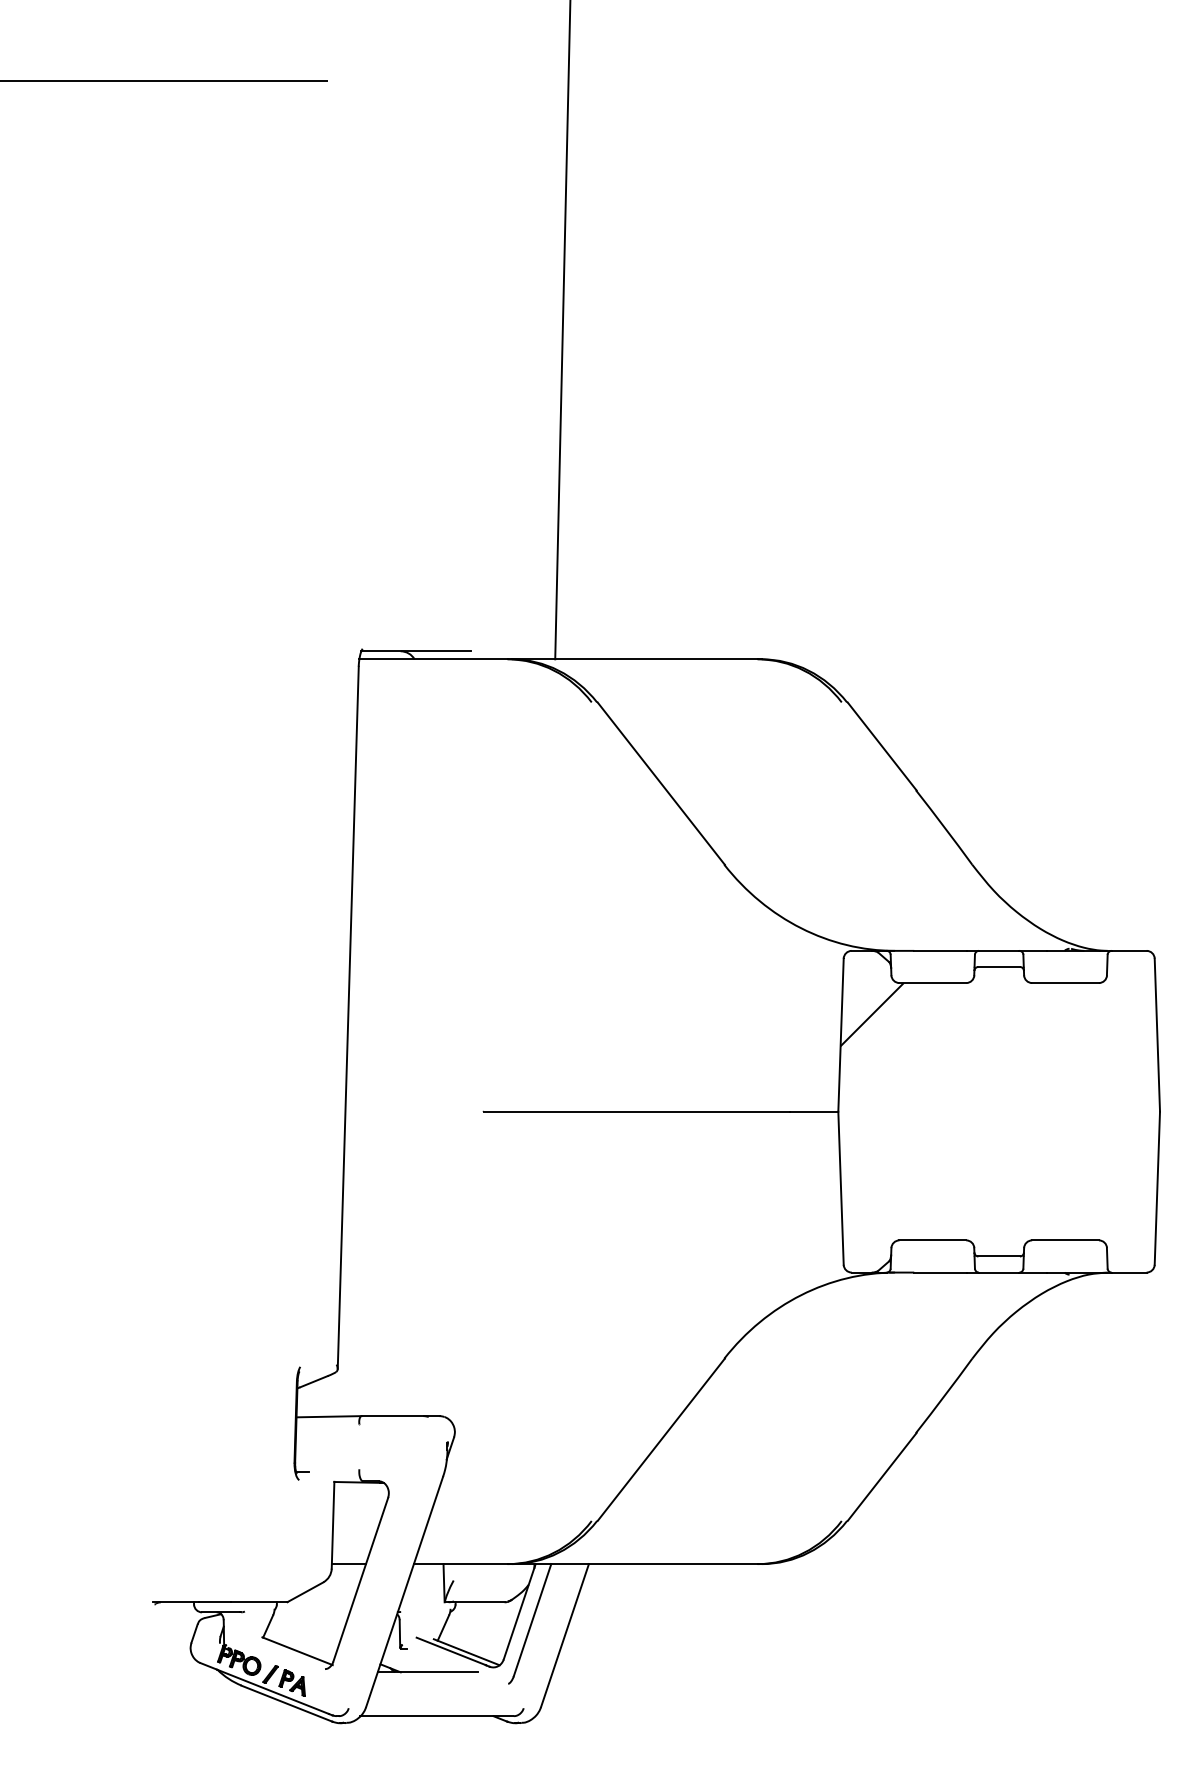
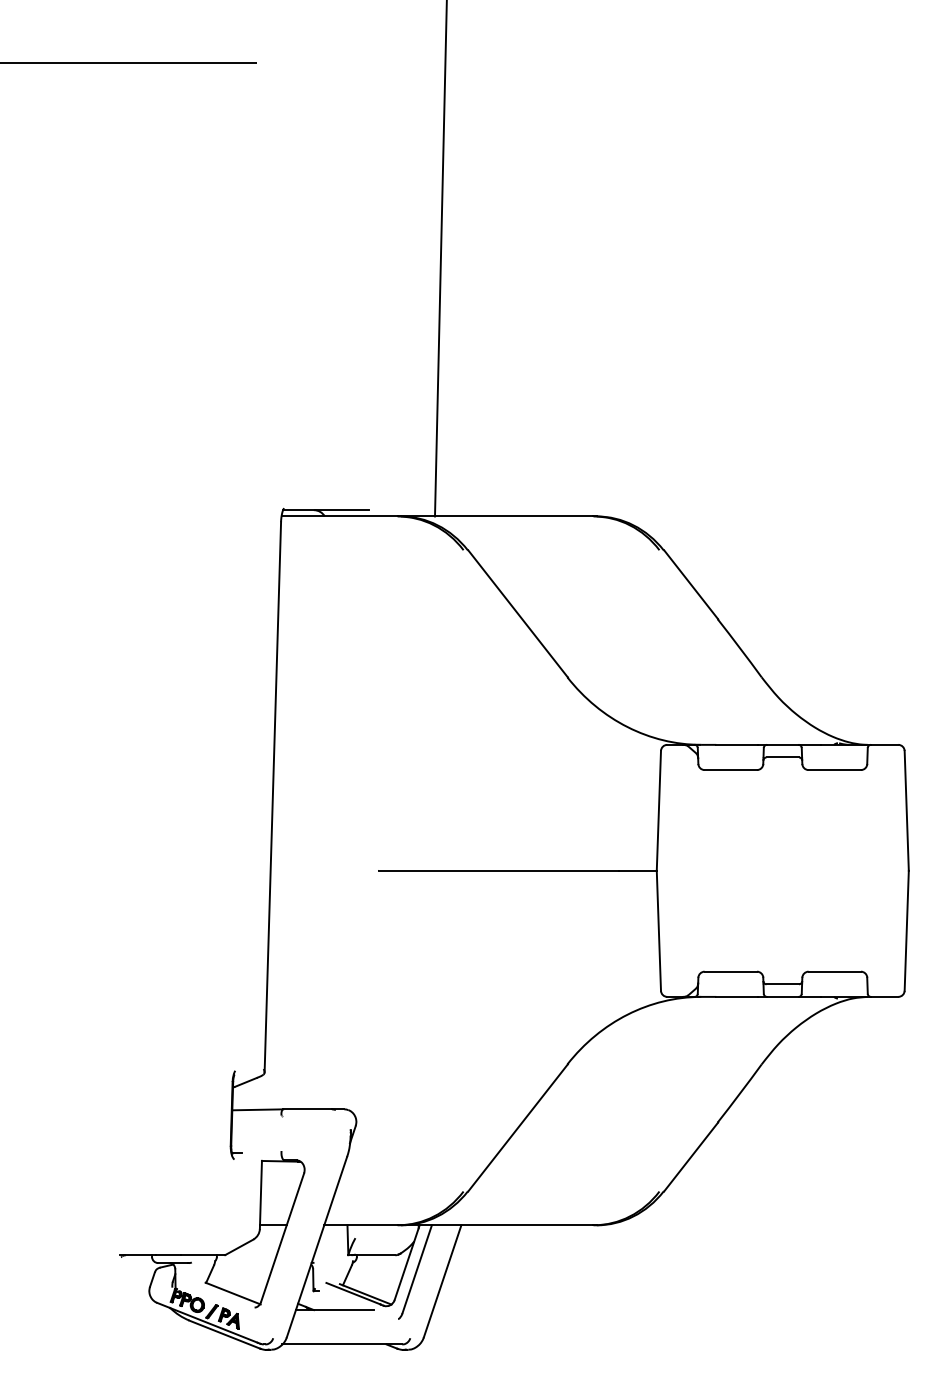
hatch: (872, 1014) -> (683, 794), removed

